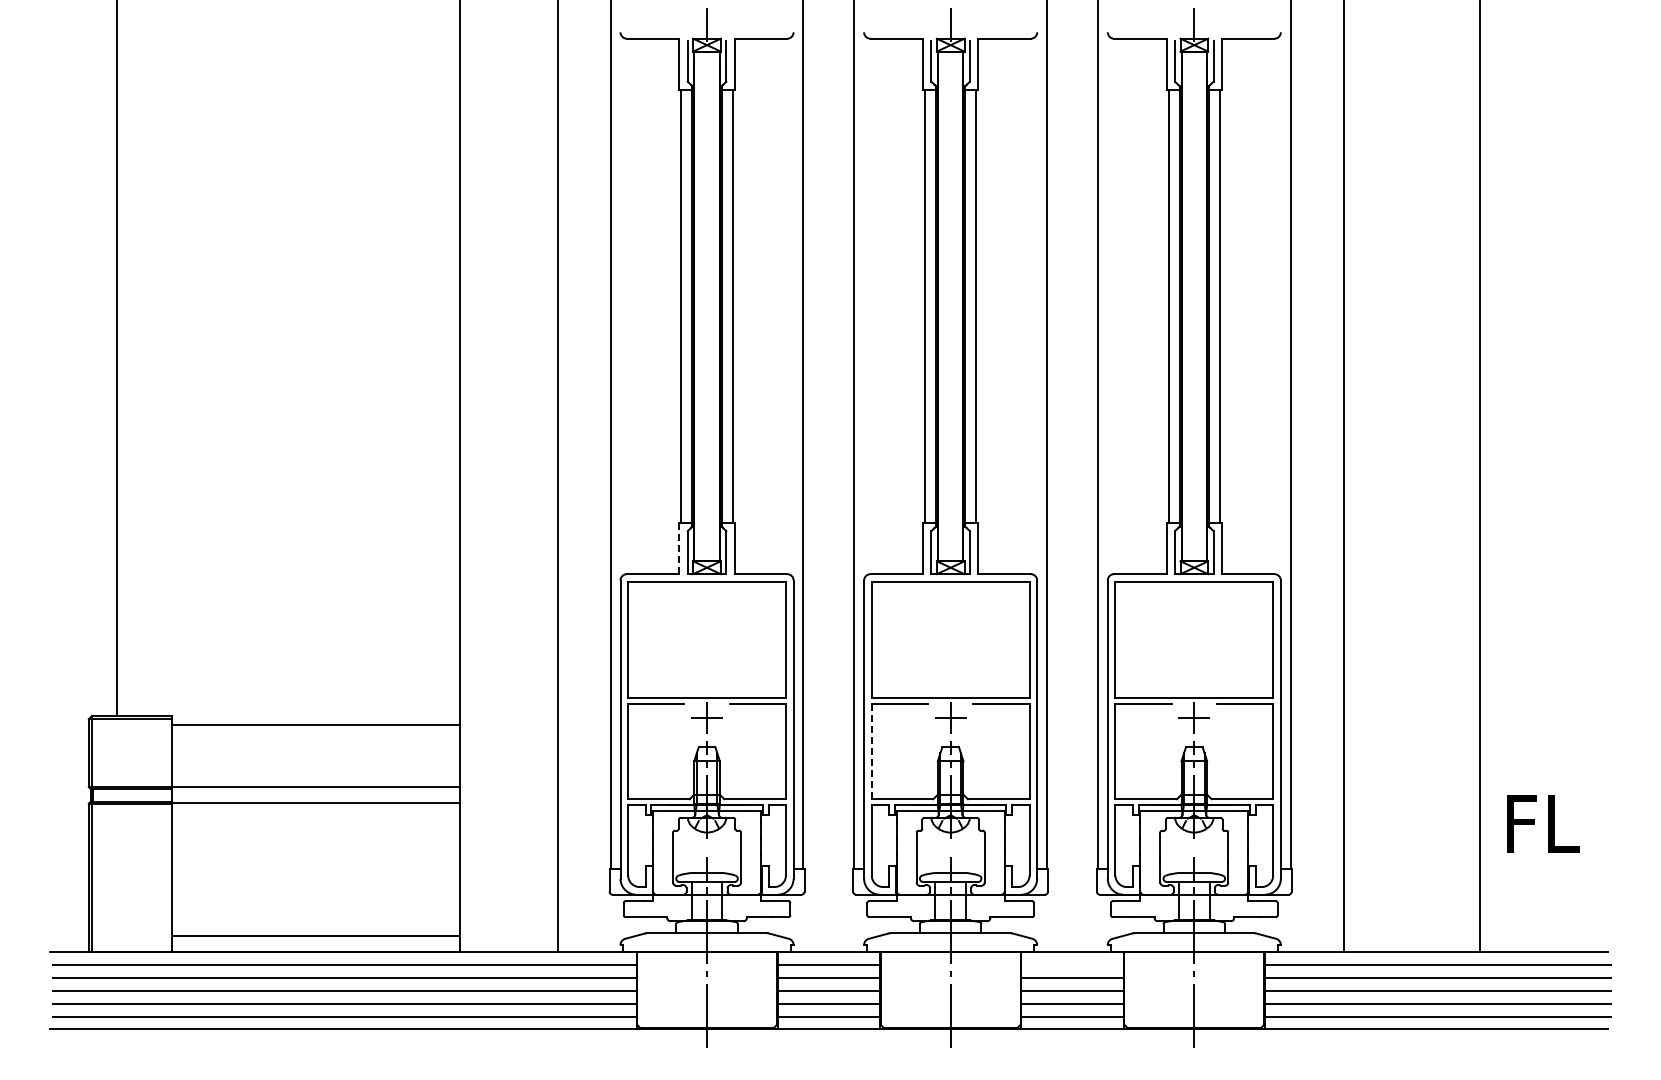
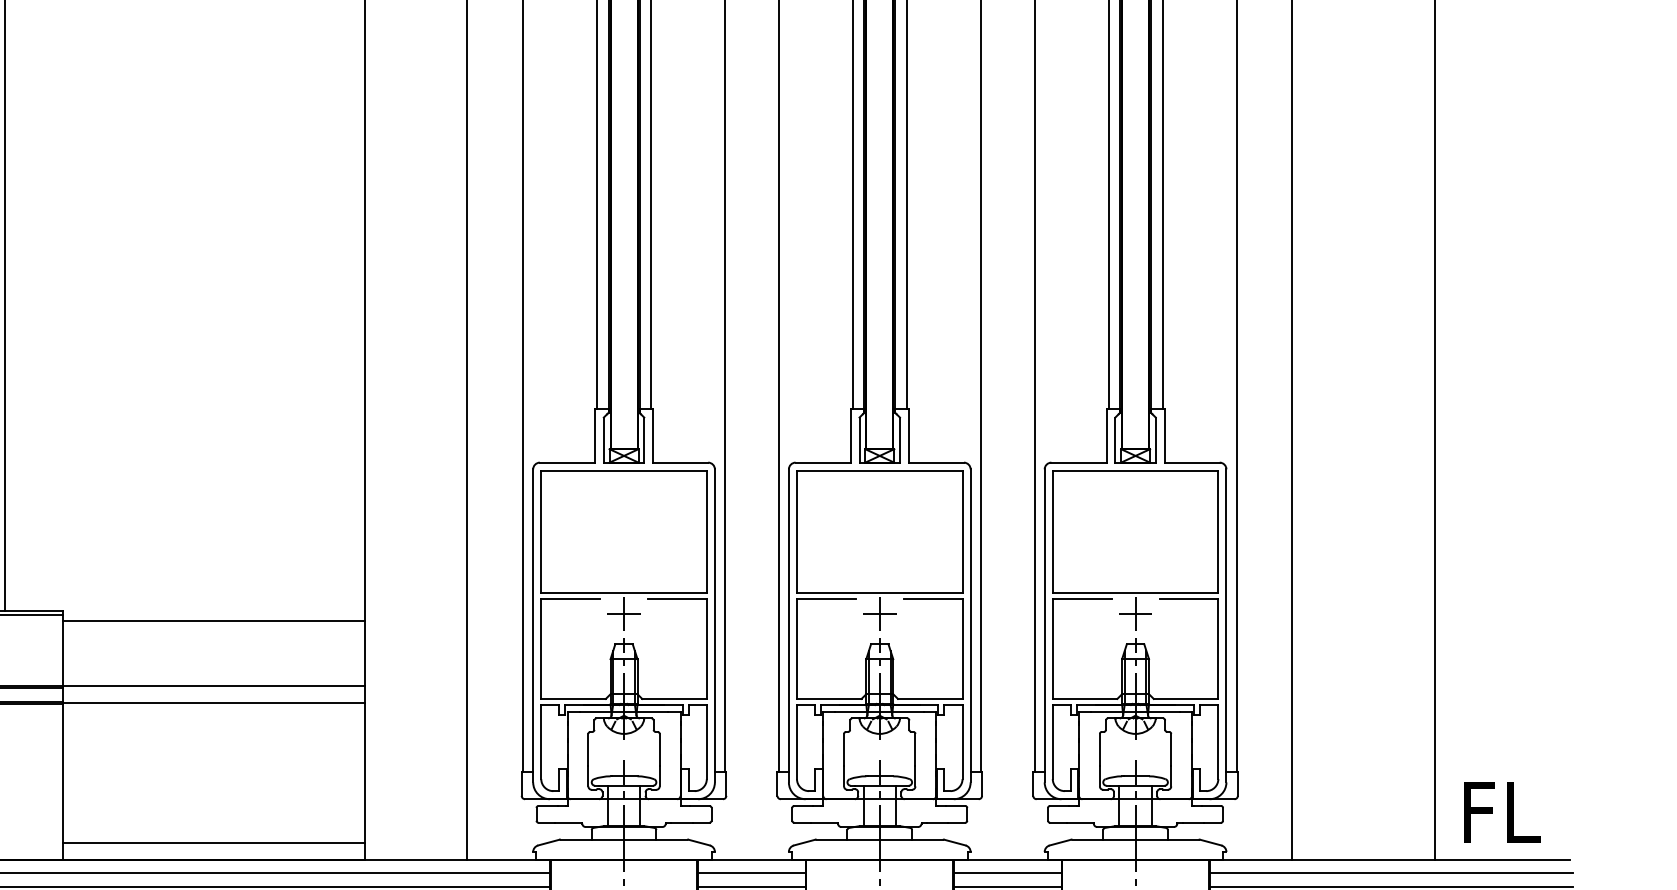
line: (679, 548) -> (595, 435), dashed -> solid
line: (871, 751) -> (796, 648), dashed -> solid
text: (1543, 823) -> (1502, 811), moved
line: (1072, 965) -> (1007, 873), added

